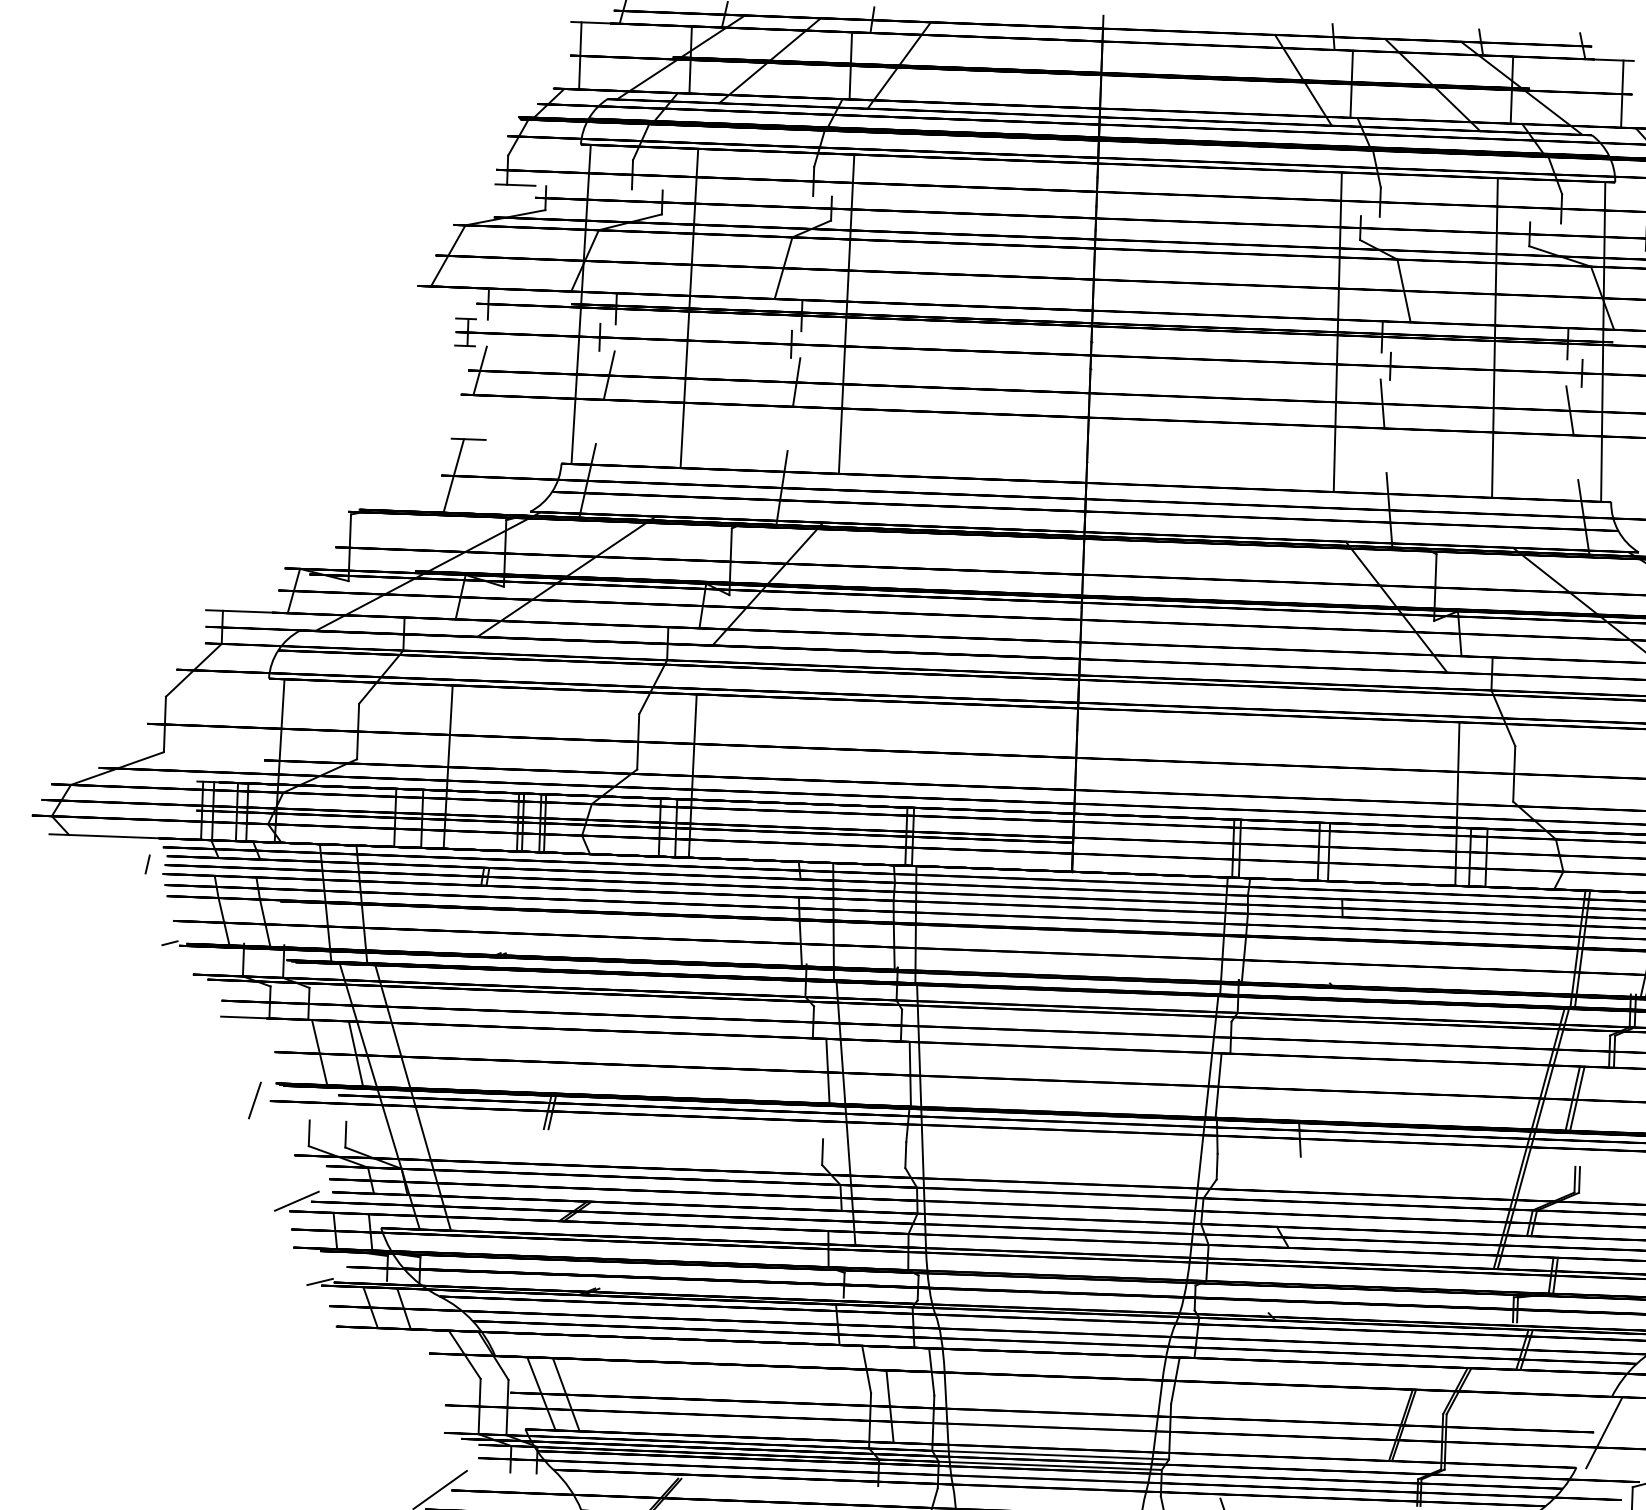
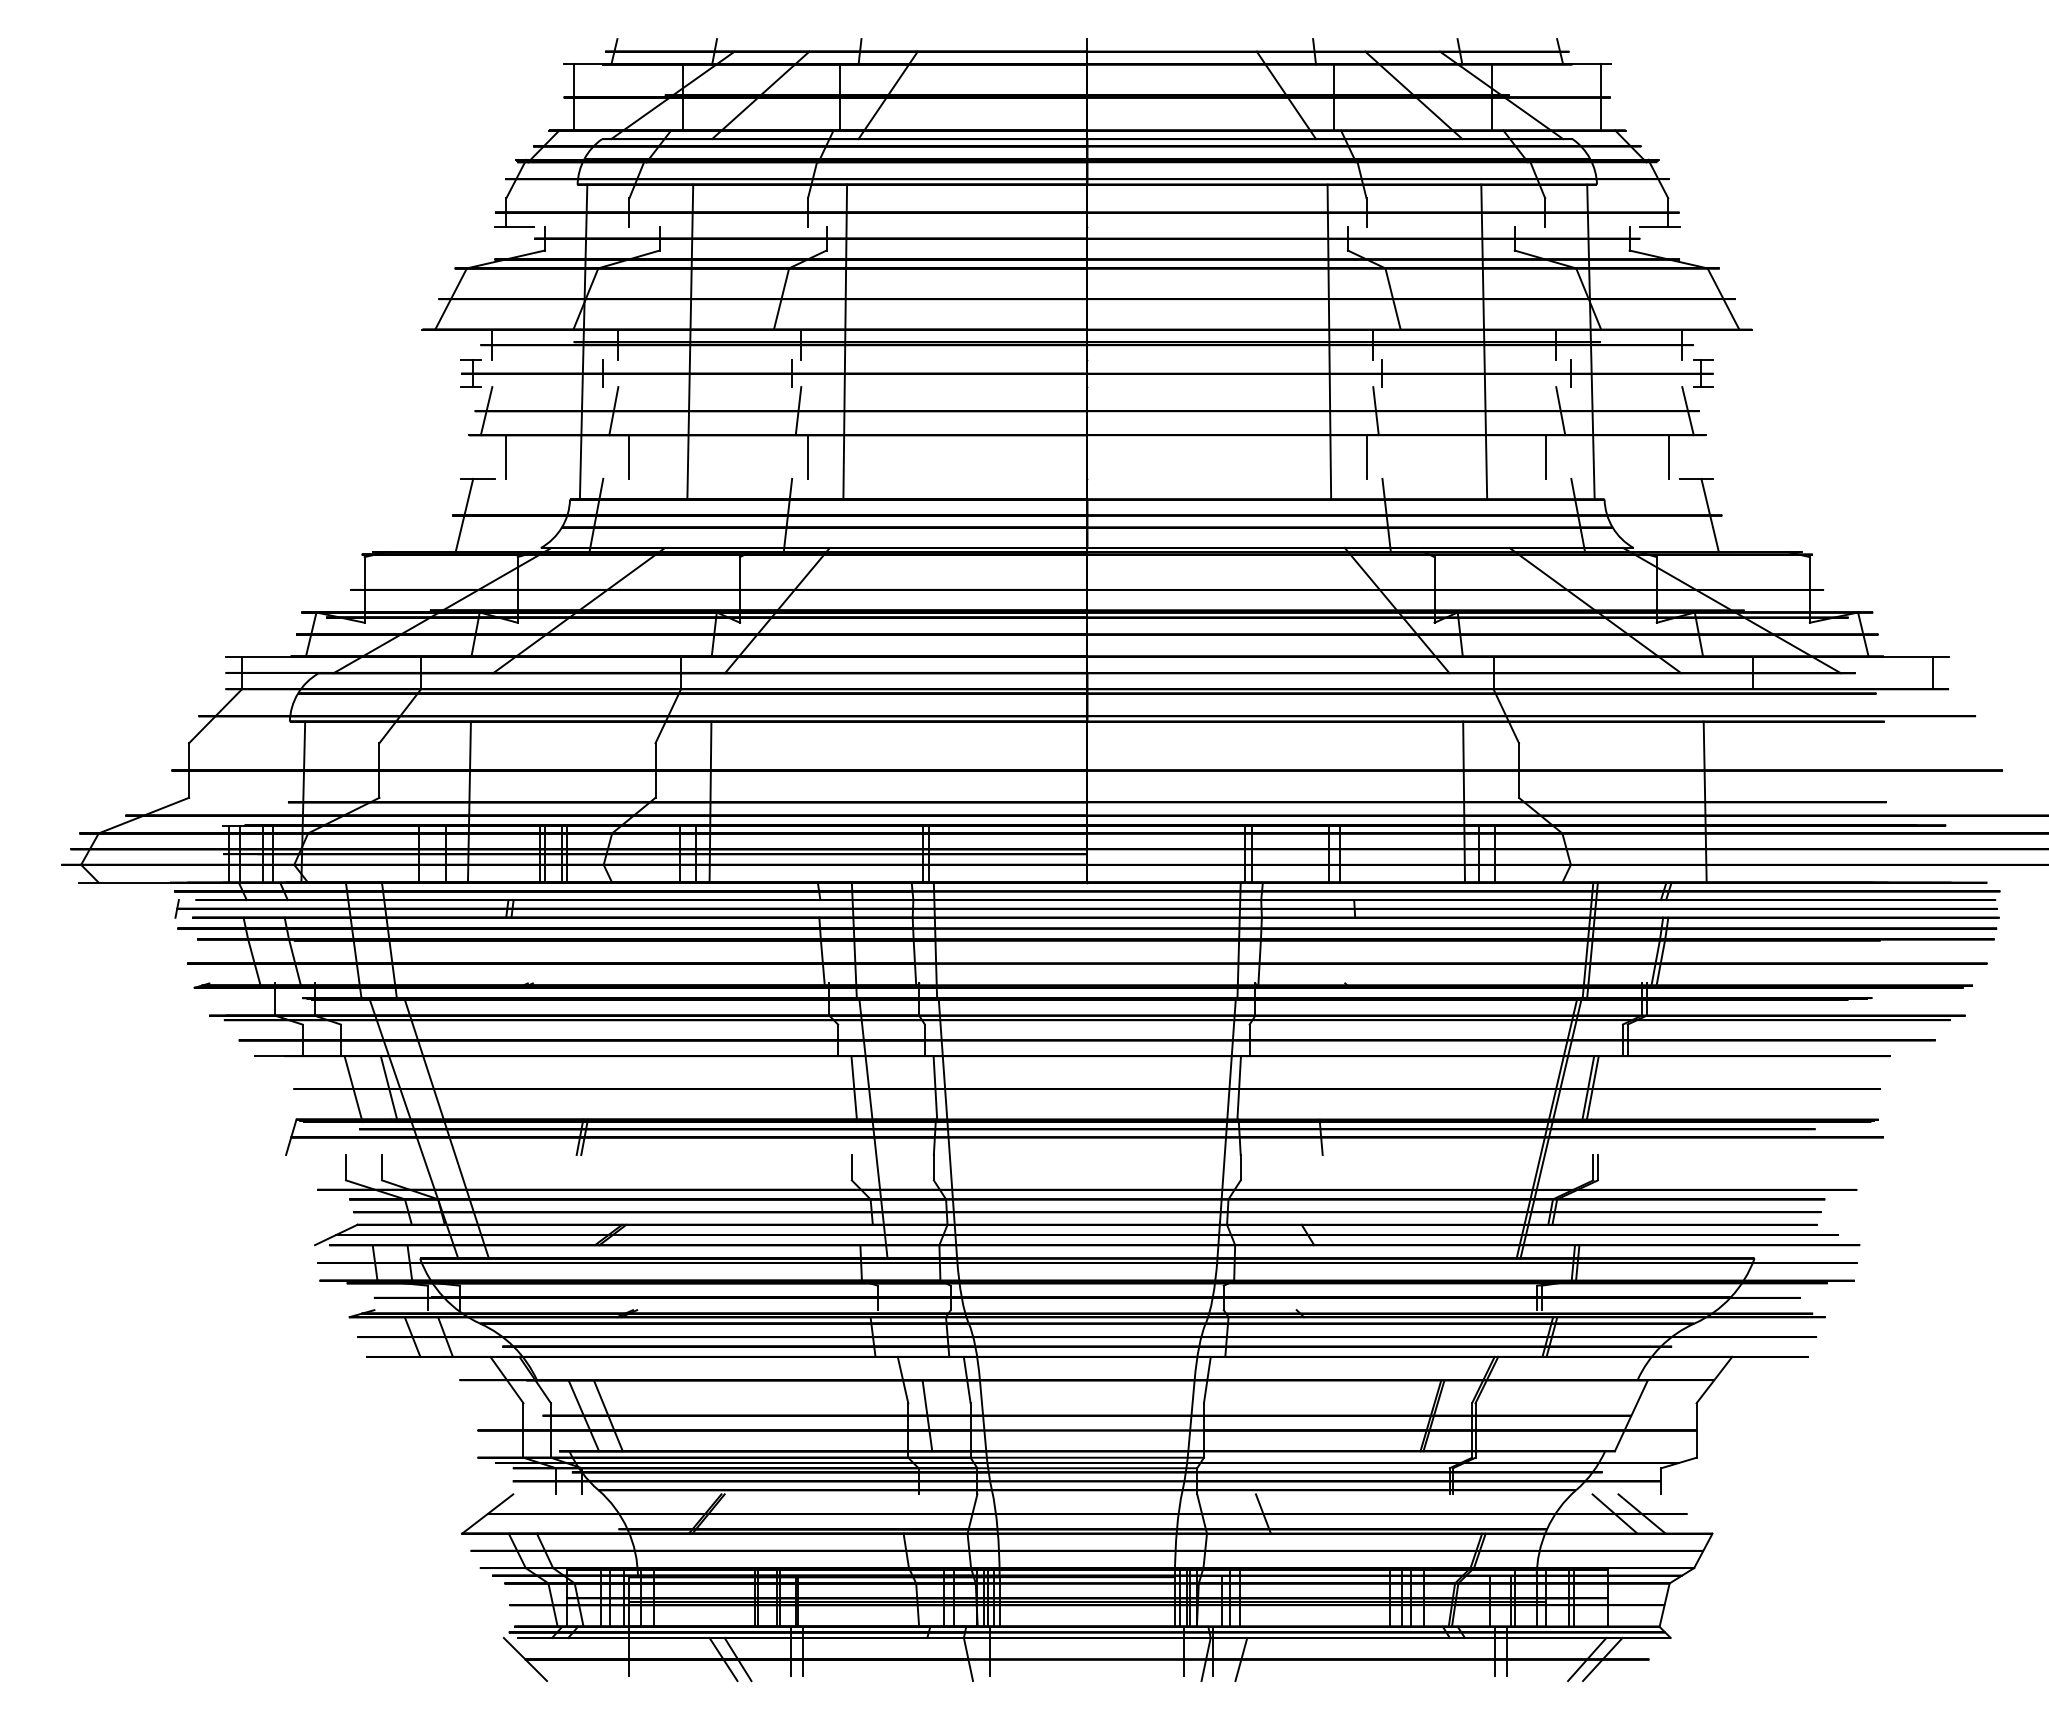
line: (497, 417) -> (505, 456), added
line: (623, 422) -> (629, 456), added
line: (804, 428) -> (807, 456), added
line: (1371, 449) -> (1366, 456), added
line: (1552, 456) -> (1545, 456), added

